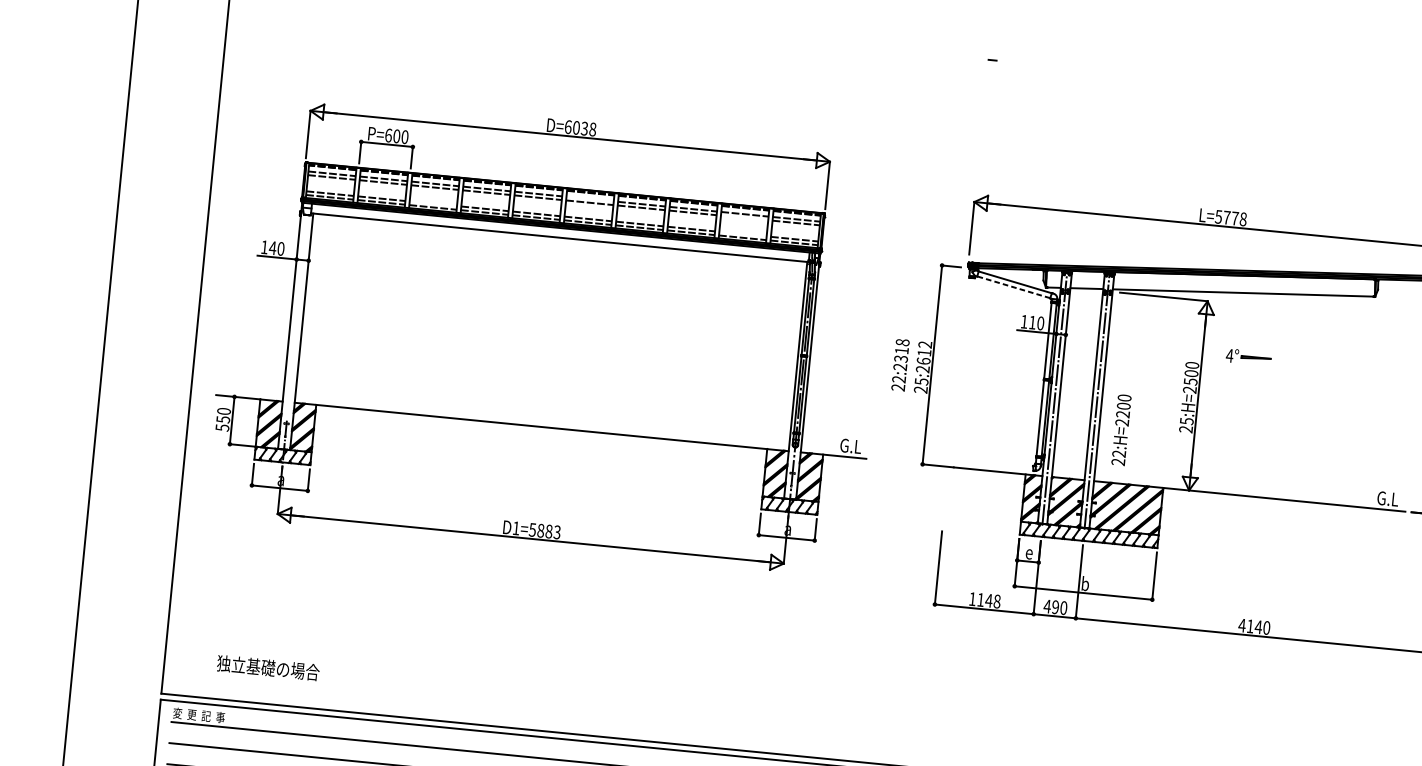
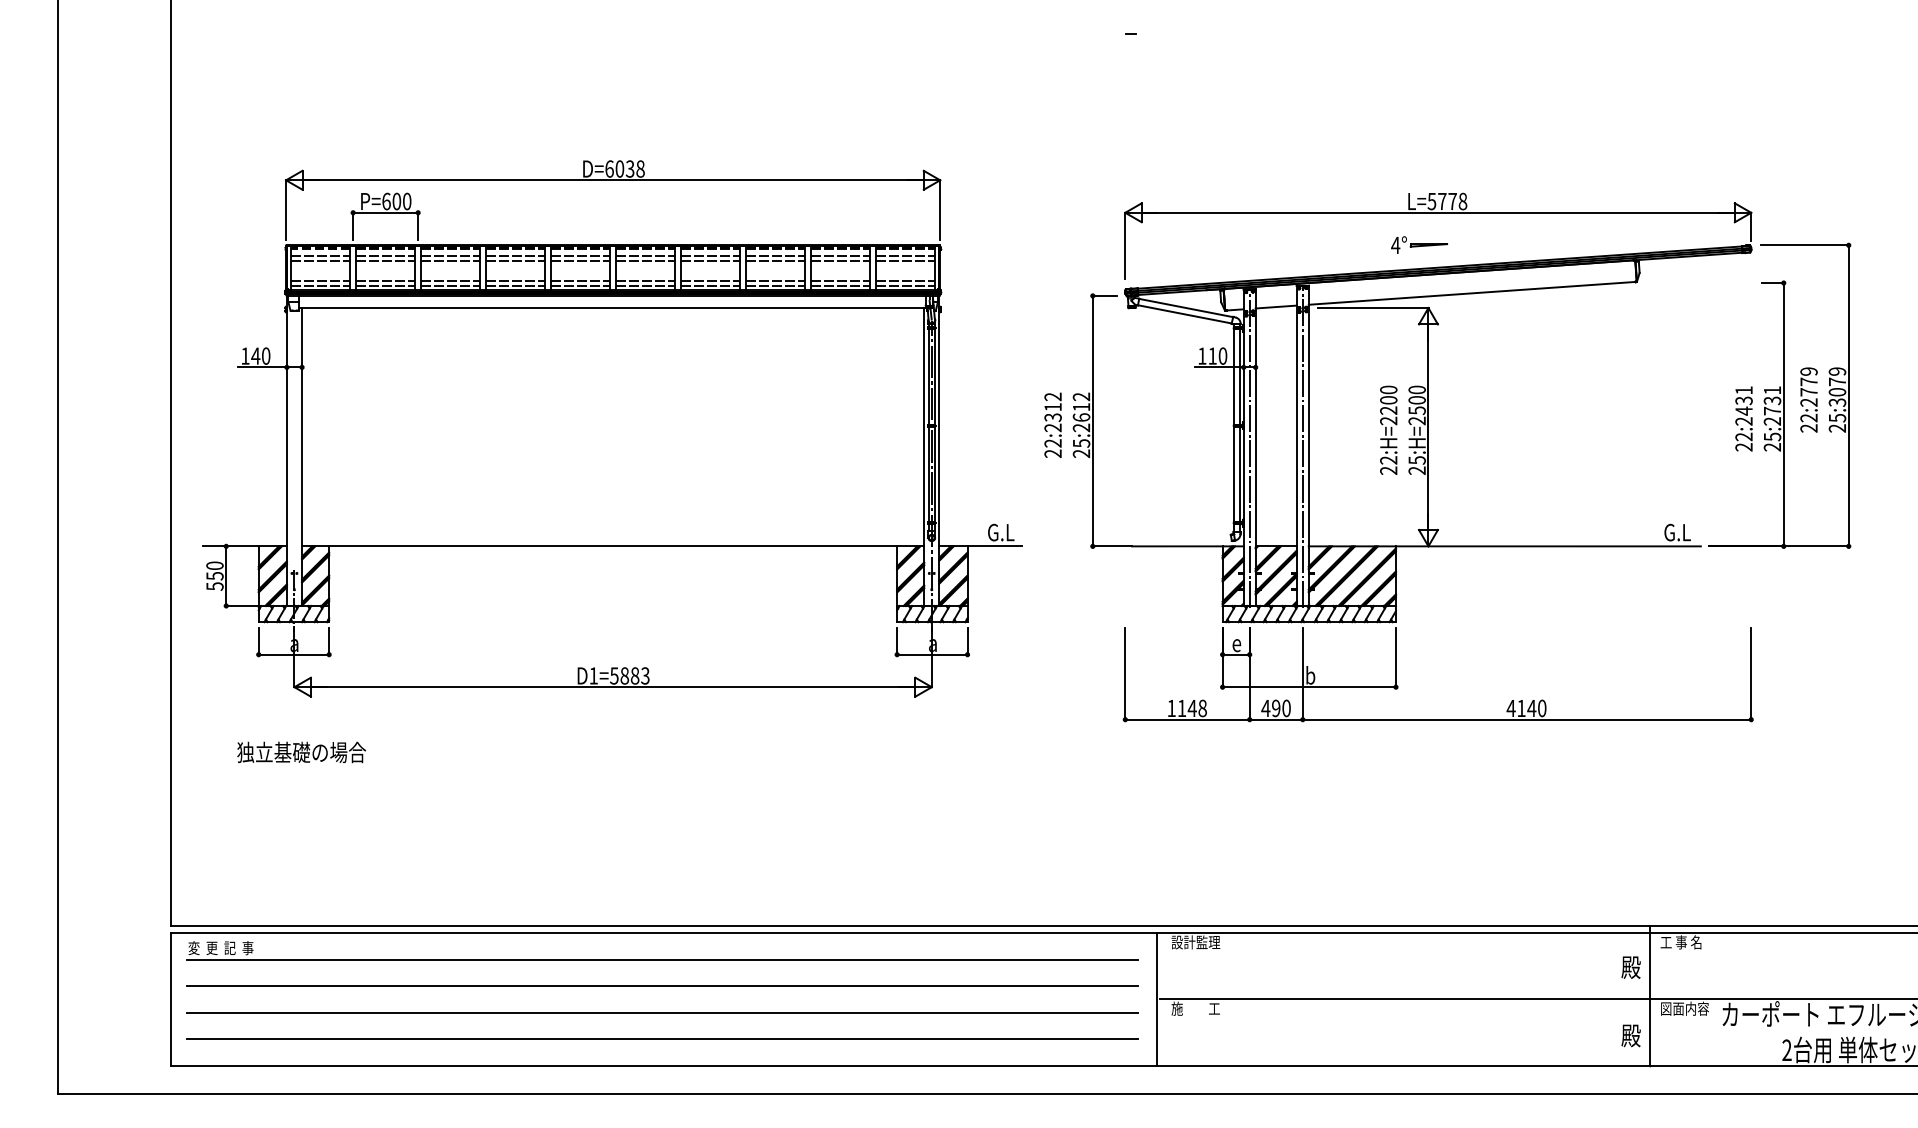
line: (589, 199) -> (645, 256), added
line: (433, 204) -> (450, 281), added
line: (744, 217) -> (840, 260), added
line: (742, 234) -> (840, 281), added
line: (1013, 287) -> (1184, 314), dashed -> solid
text: (902, 342) -> (1052, 396), 22:2318 -> 22:2312
part: (1248, 356) -> (1419, 244), moved
text: (1121, 429) -> (1388, 429), moved
text: (268, 668) -> (301, 752), moved

